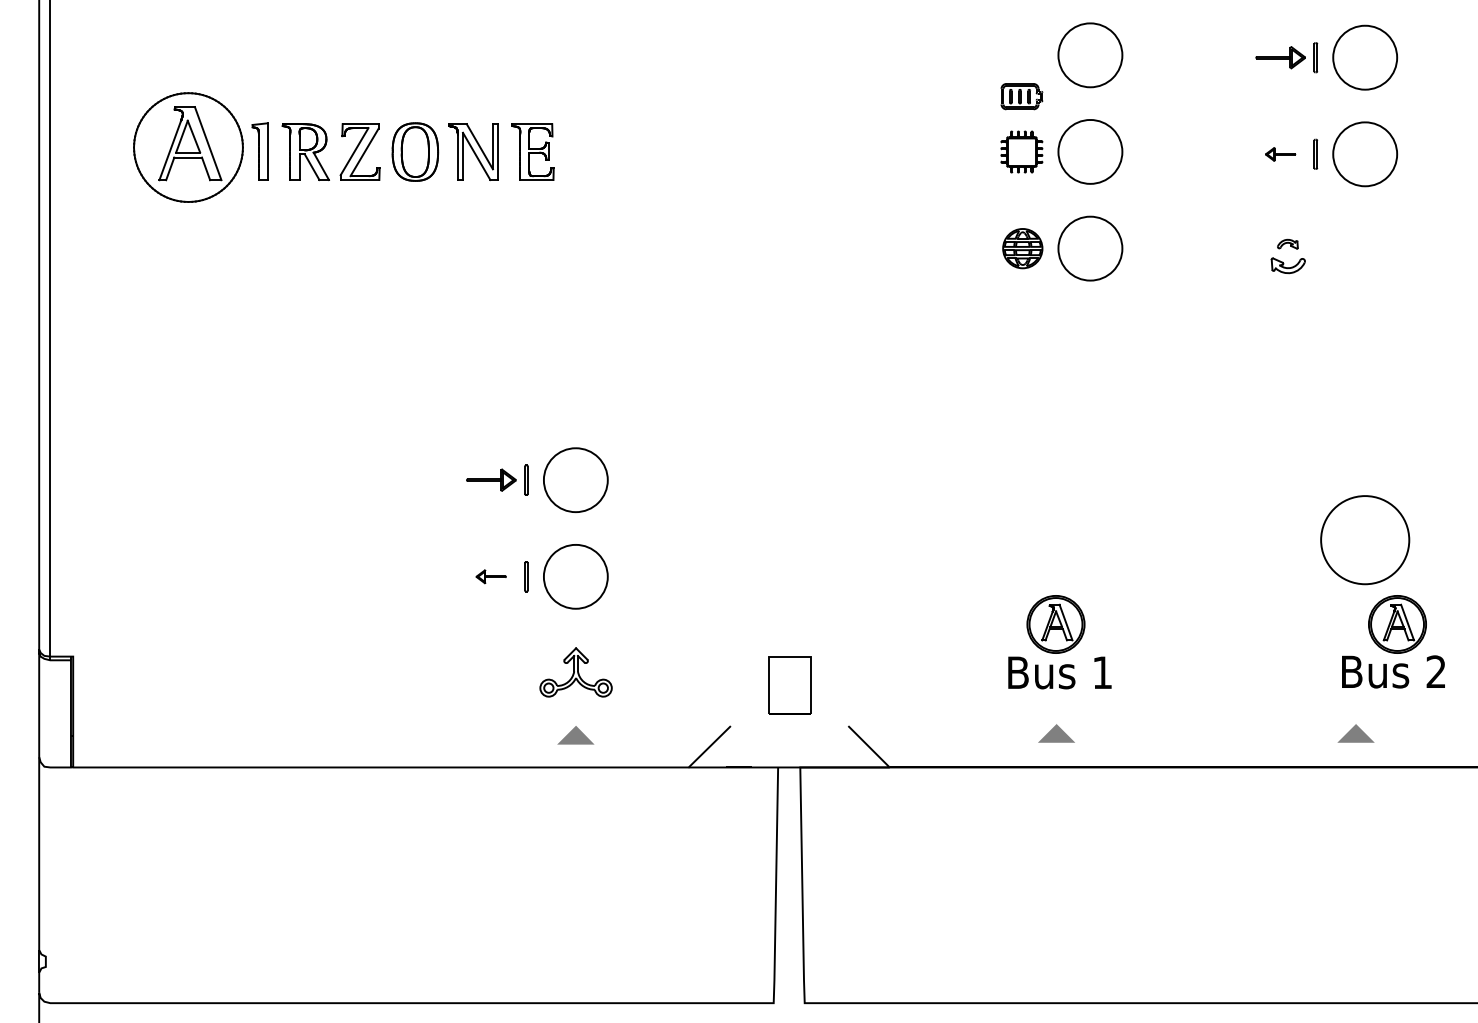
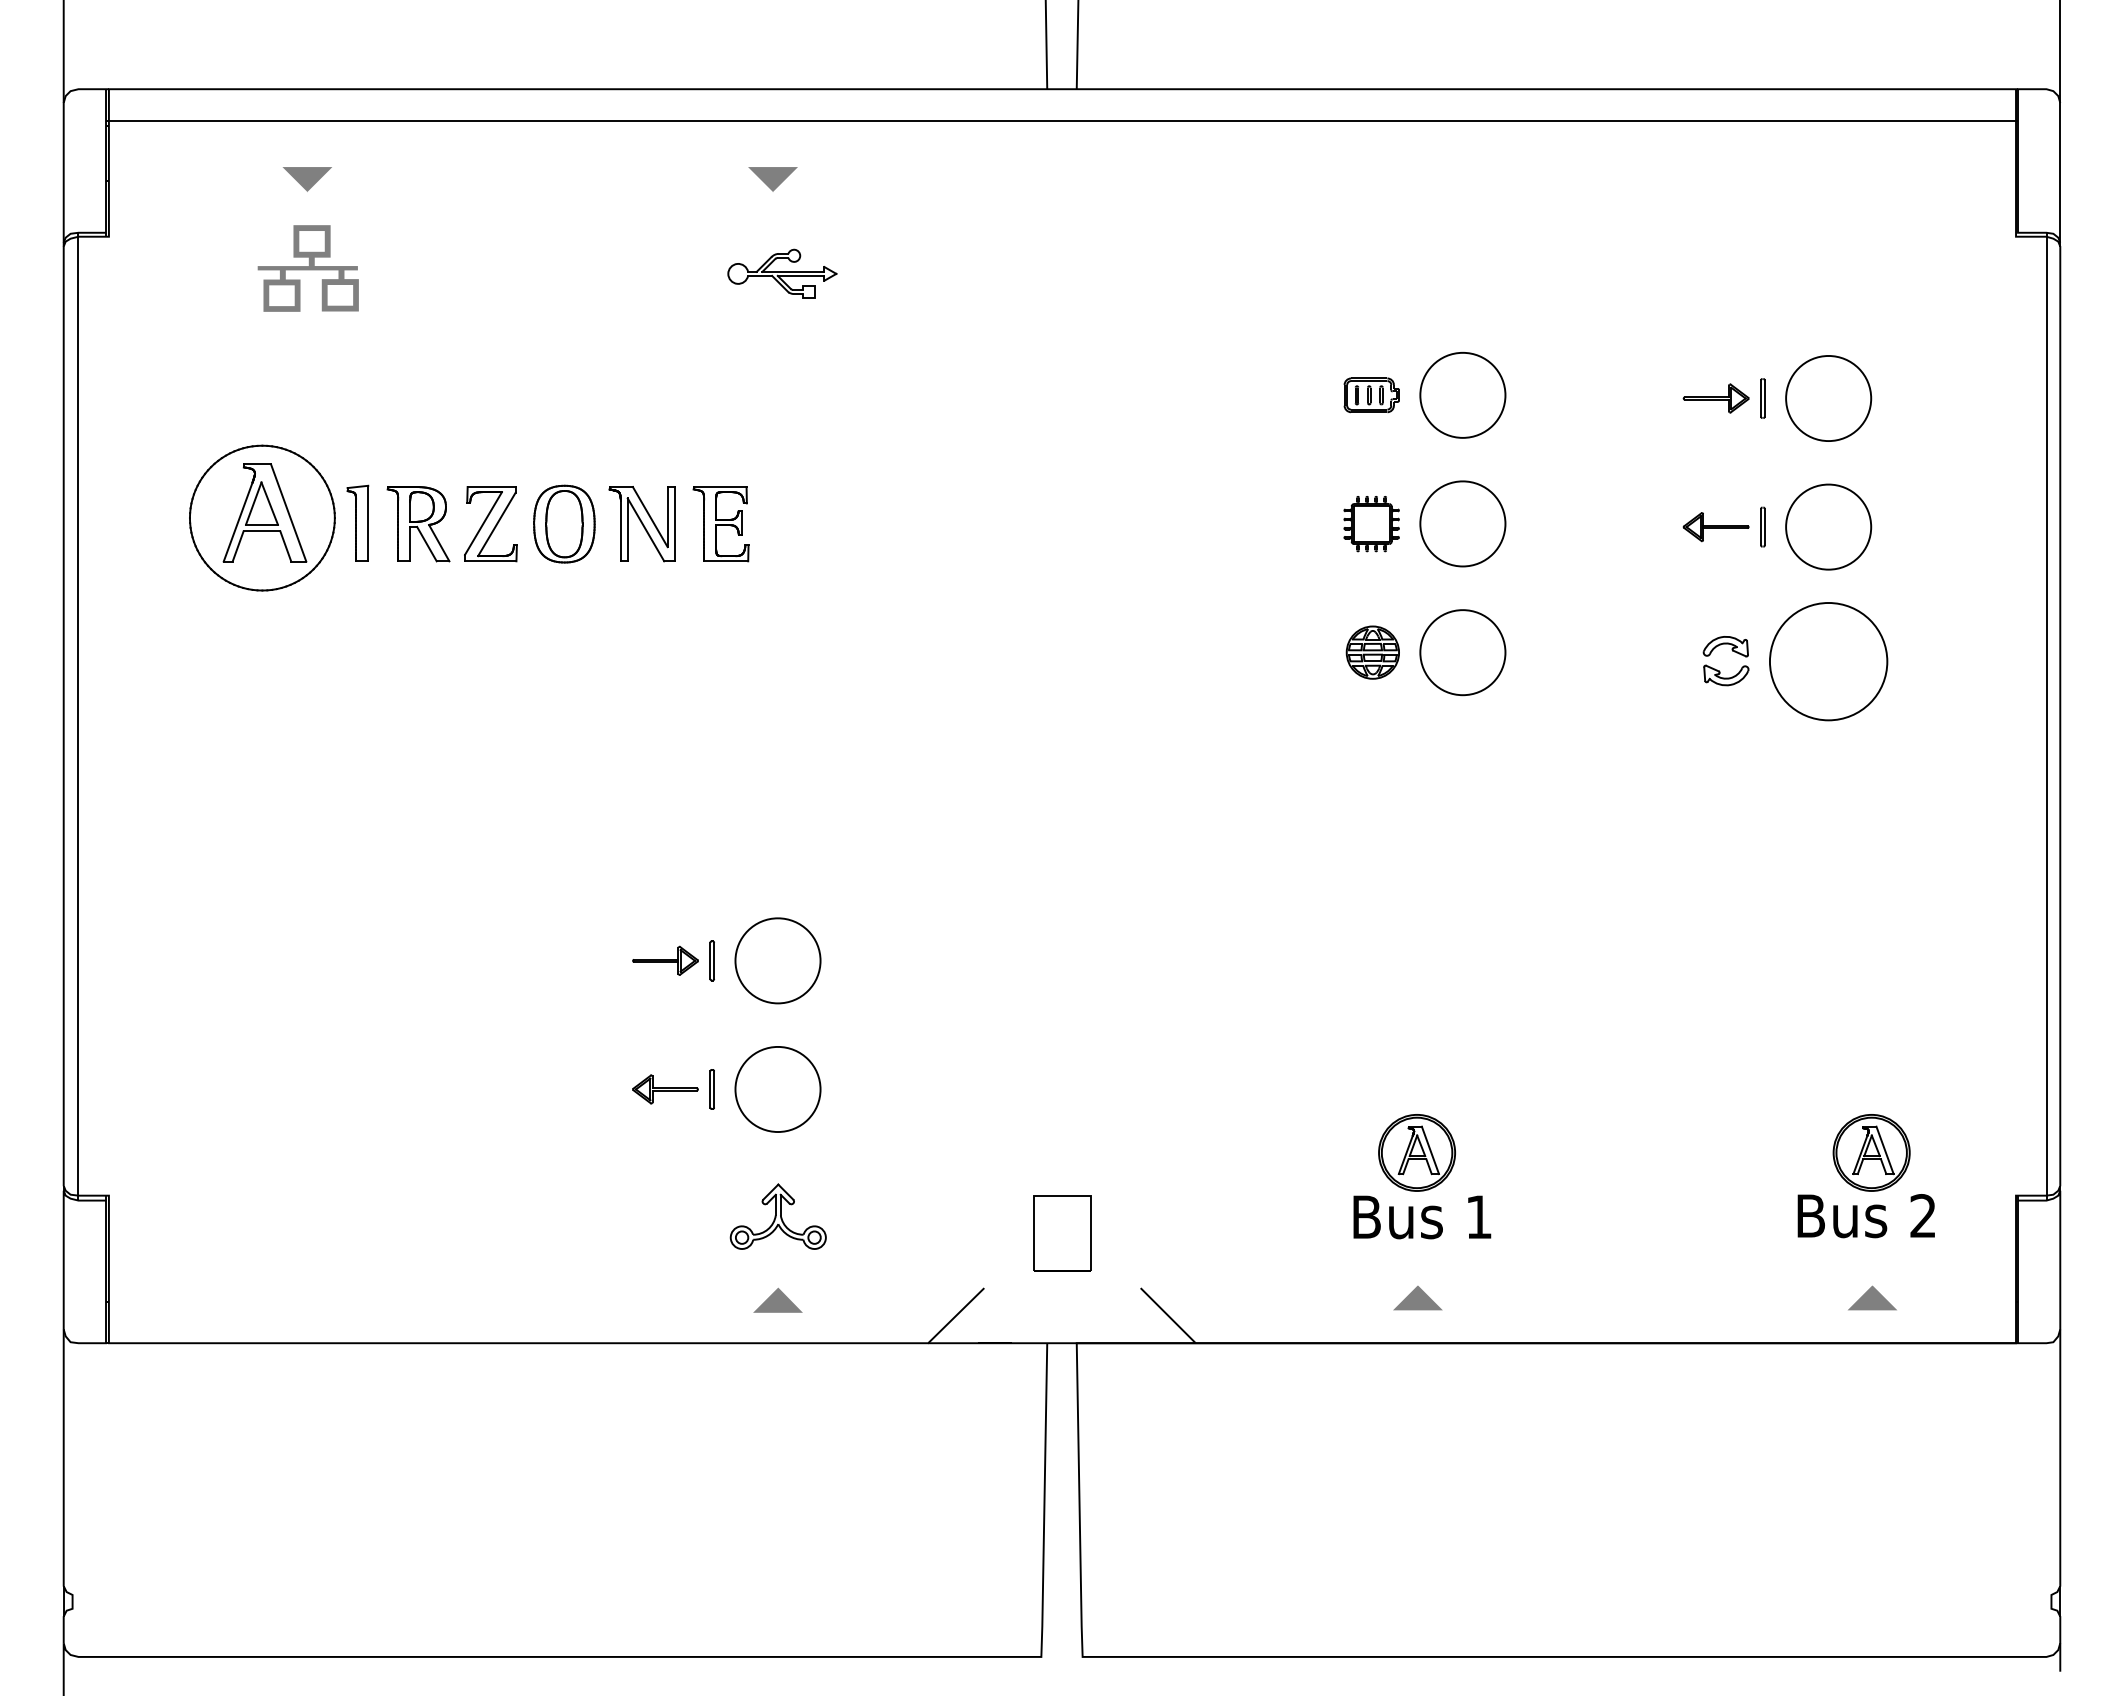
part: (1021, 96) -> (1371, 395), moved
part: (1280, 154) -> (1715, 527), size x1.67
part: (1287, 244) -> (1725, 646), size x1.67
part: (1365, 540) -> (1828, 661), moved
part: (491, 576) -> (665, 1089), size x1.67
part: (1356, 733) -> (1872, 1297), moved

